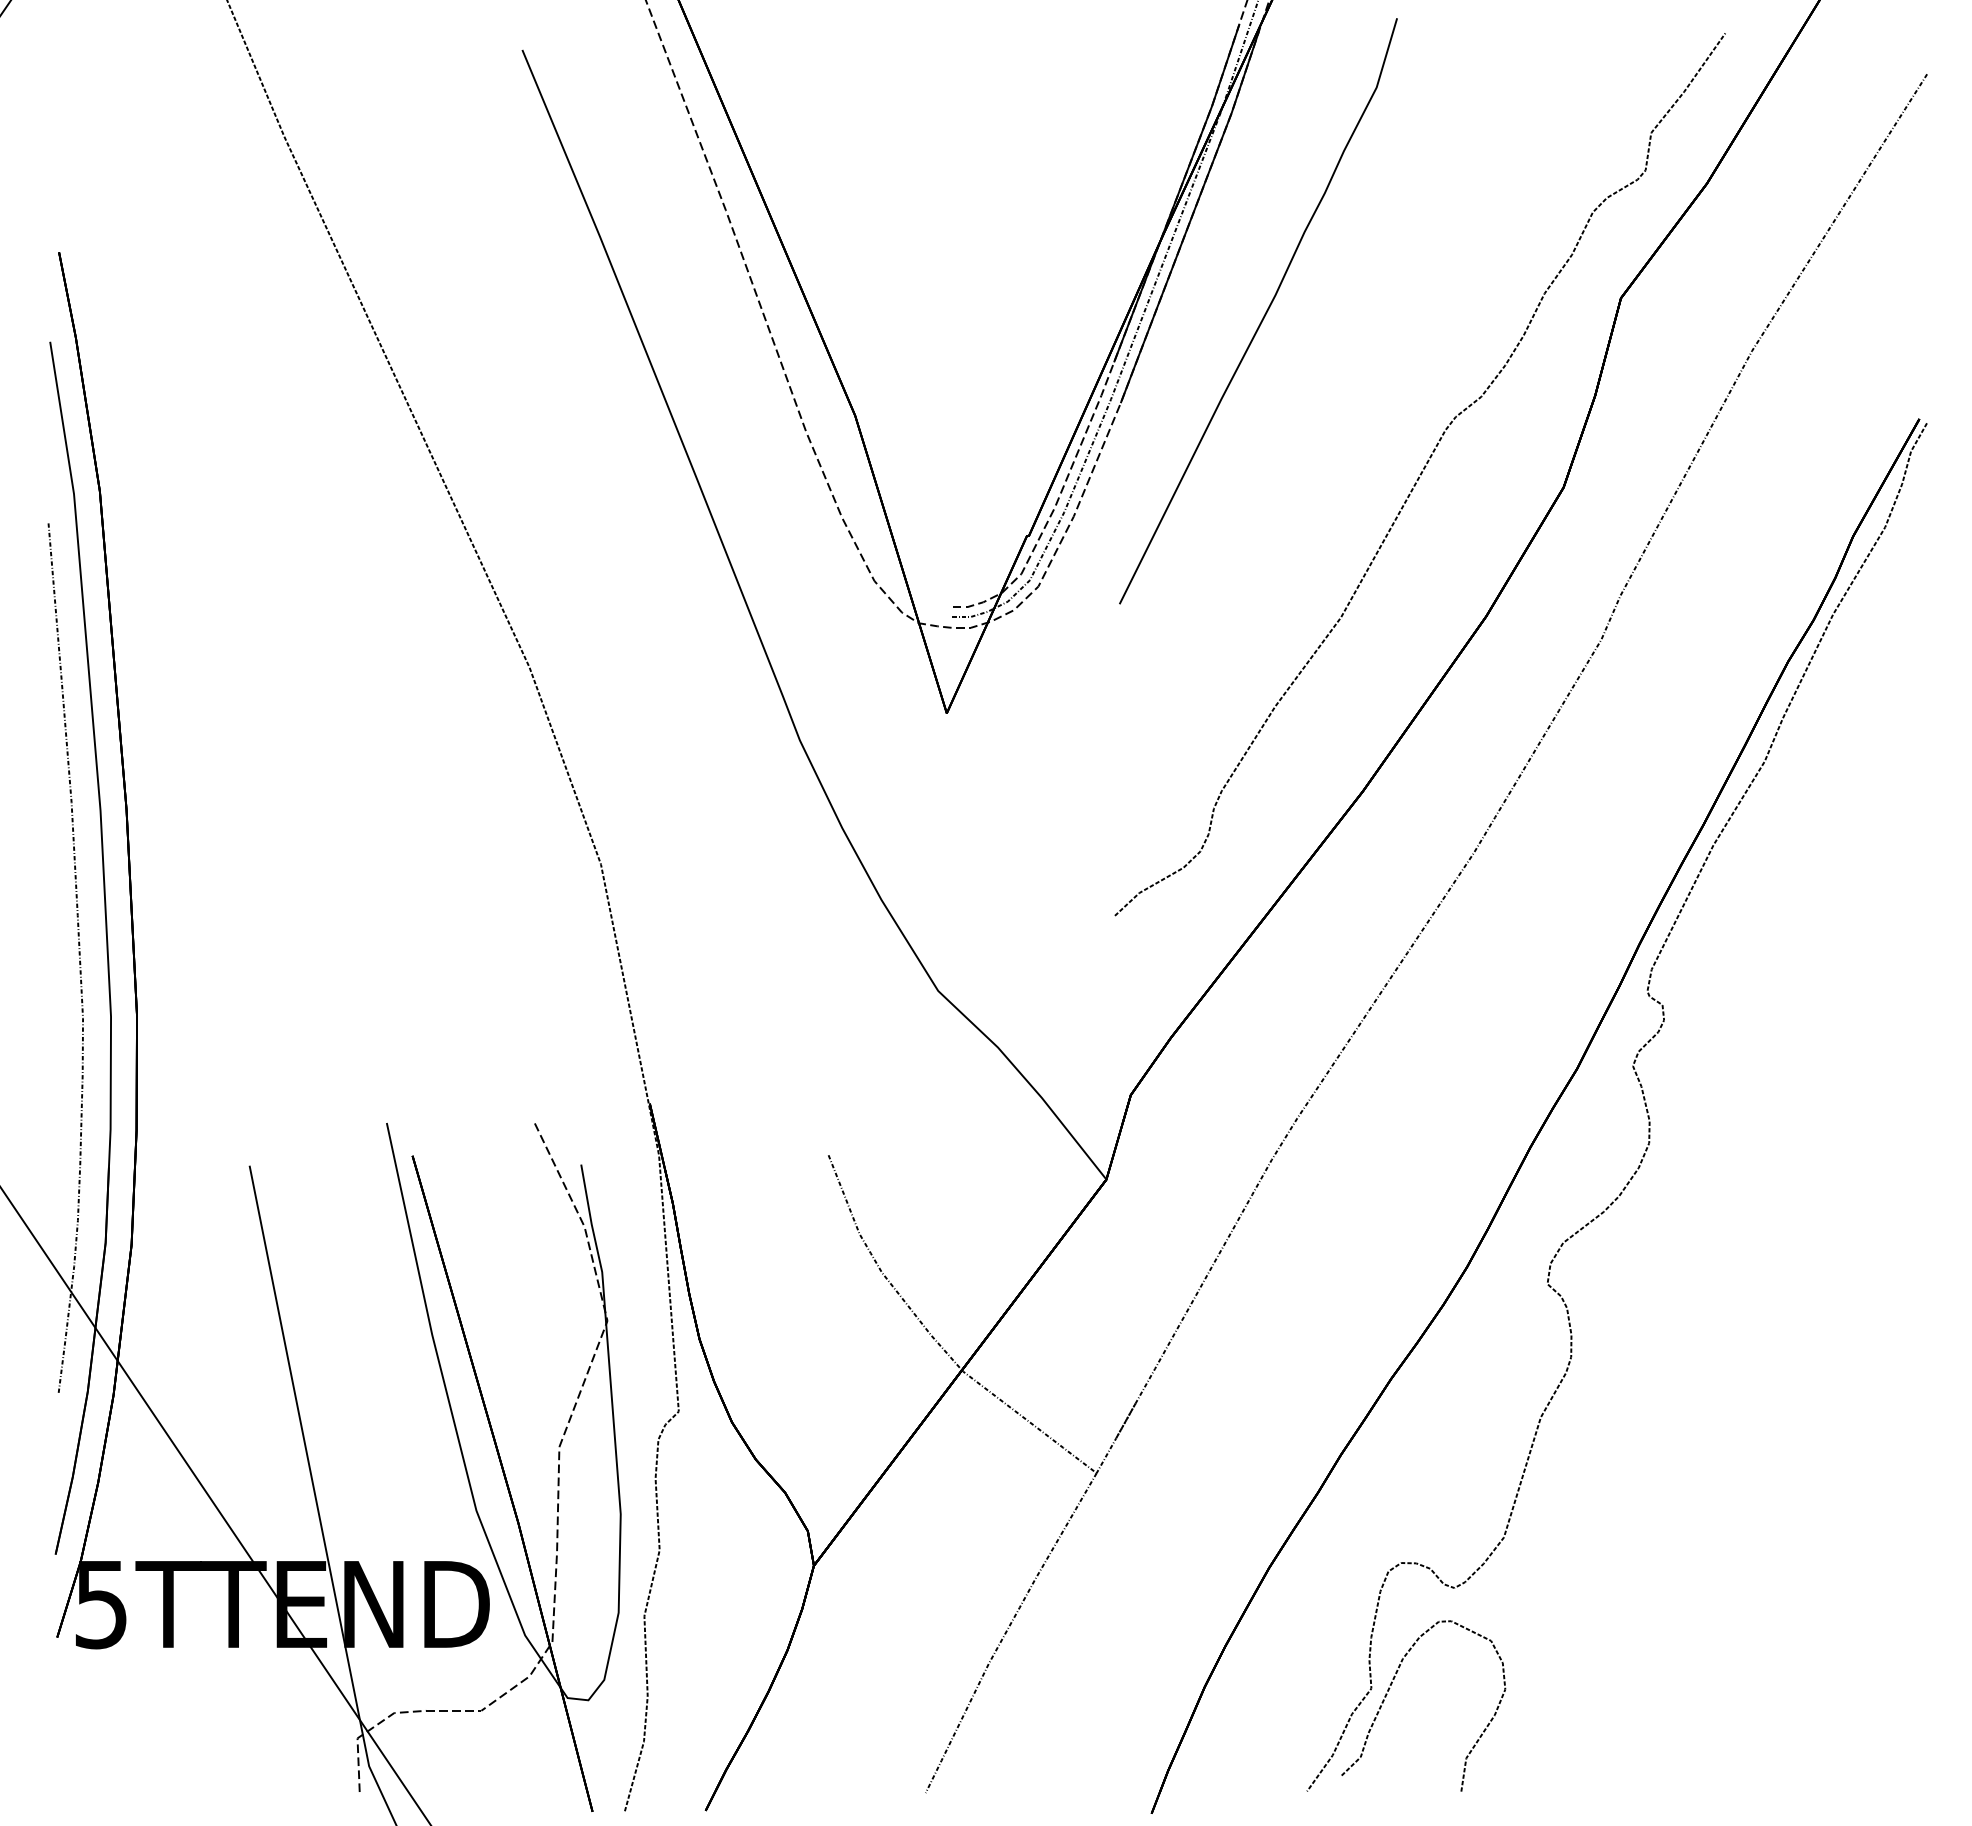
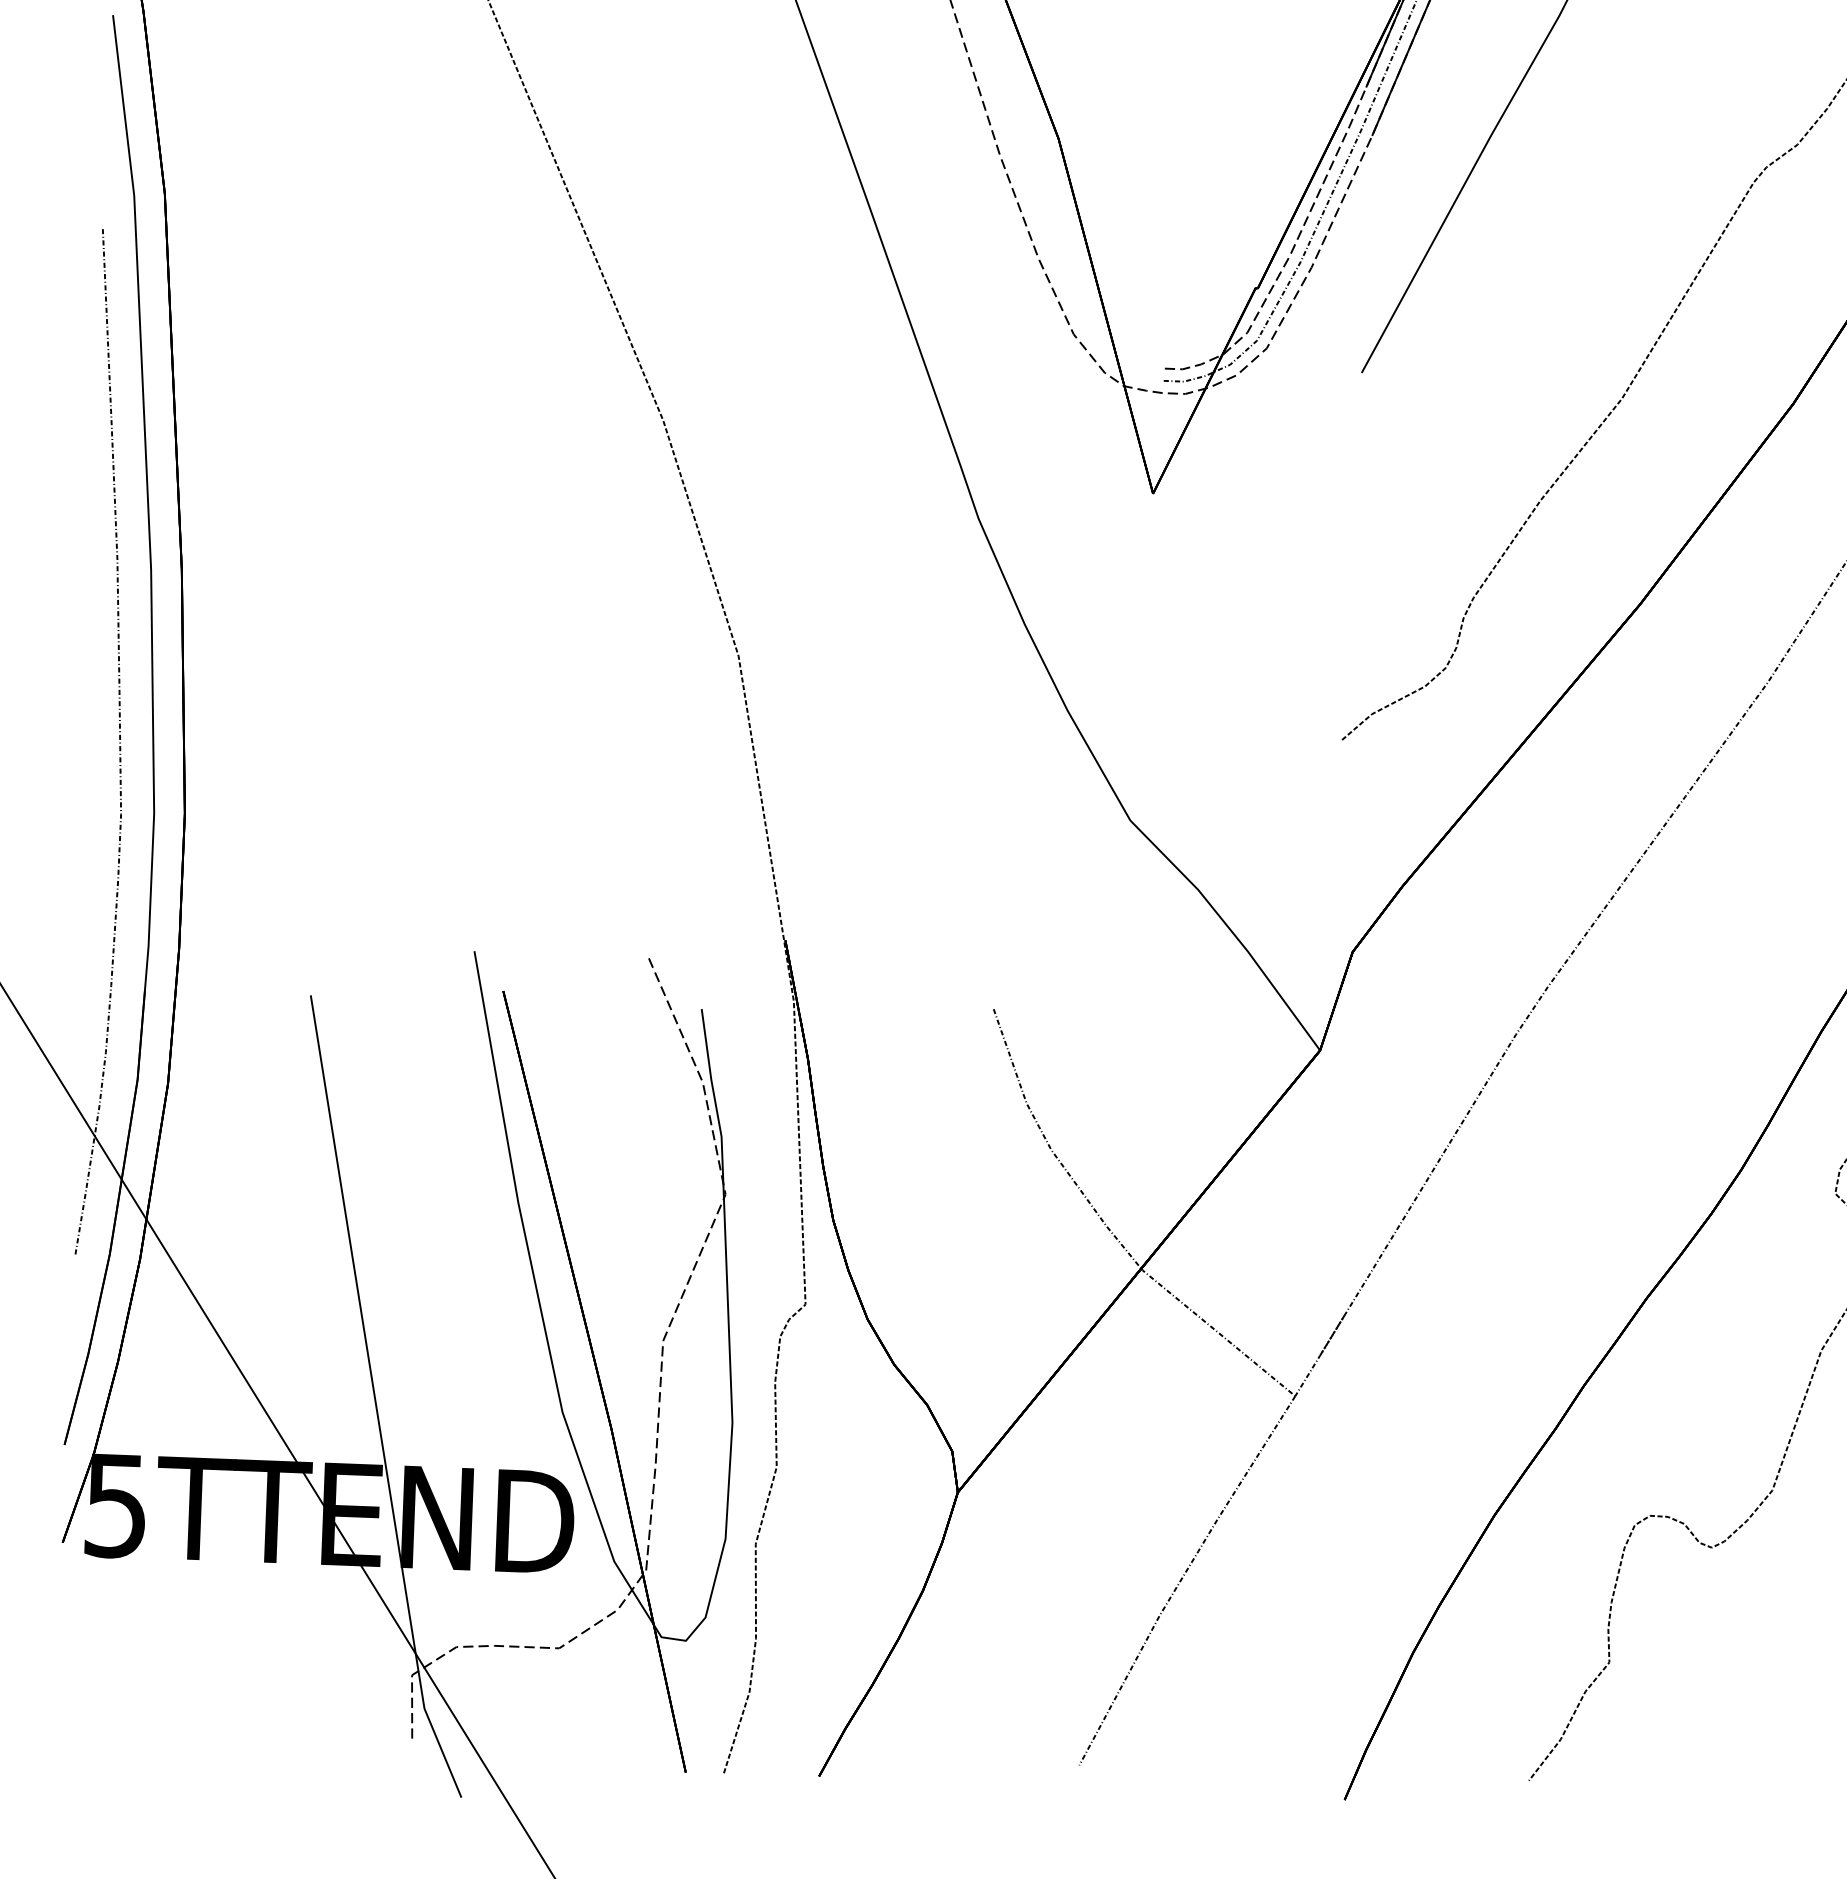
curve: (1390, 1688) -> (1631, 1663), removed

